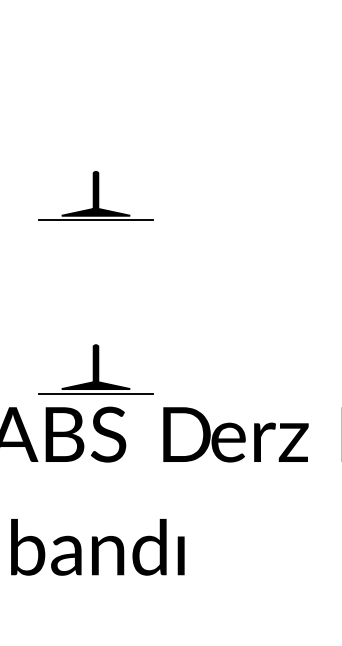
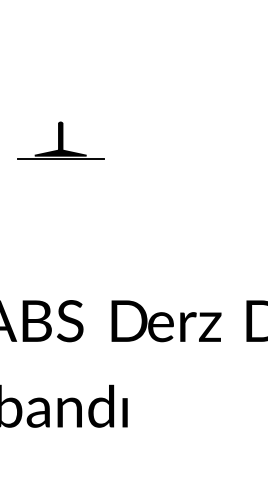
part: (95, 368) -> (60, 271), removed

